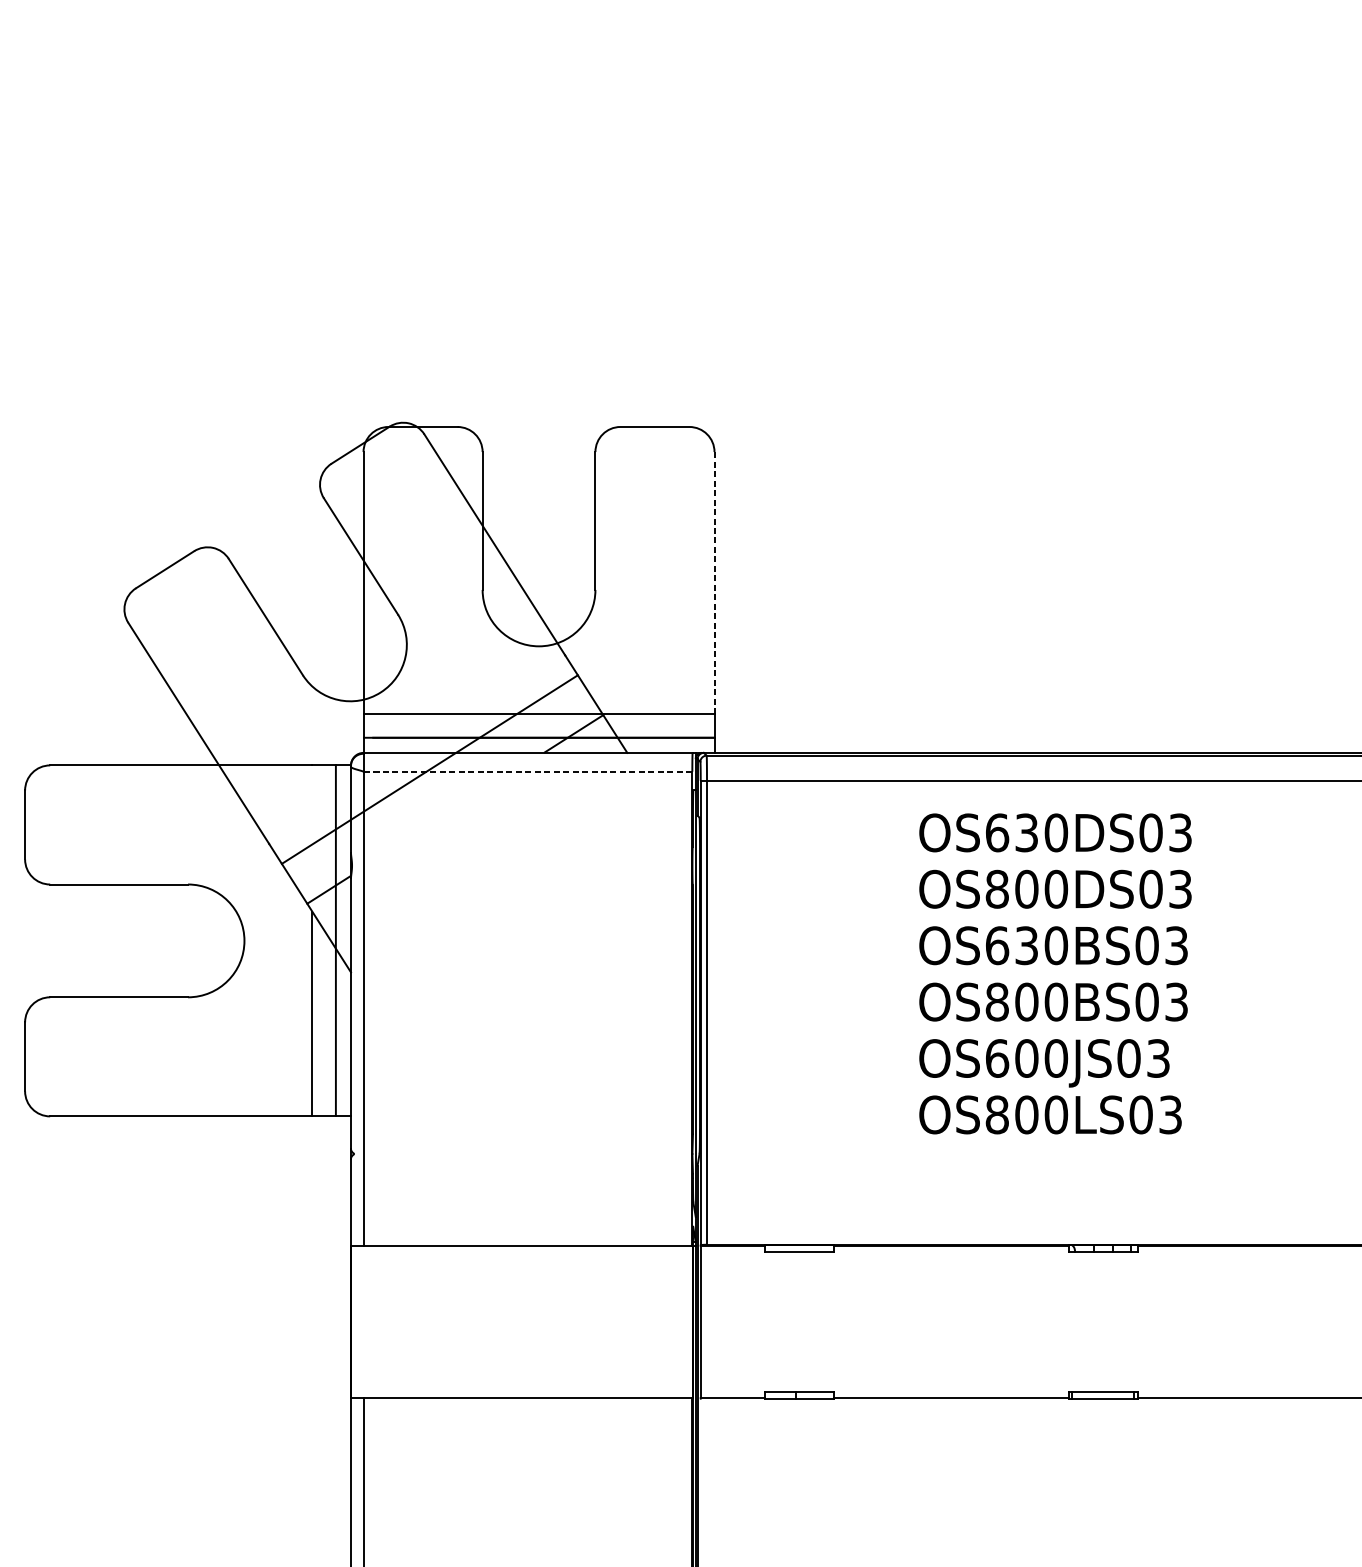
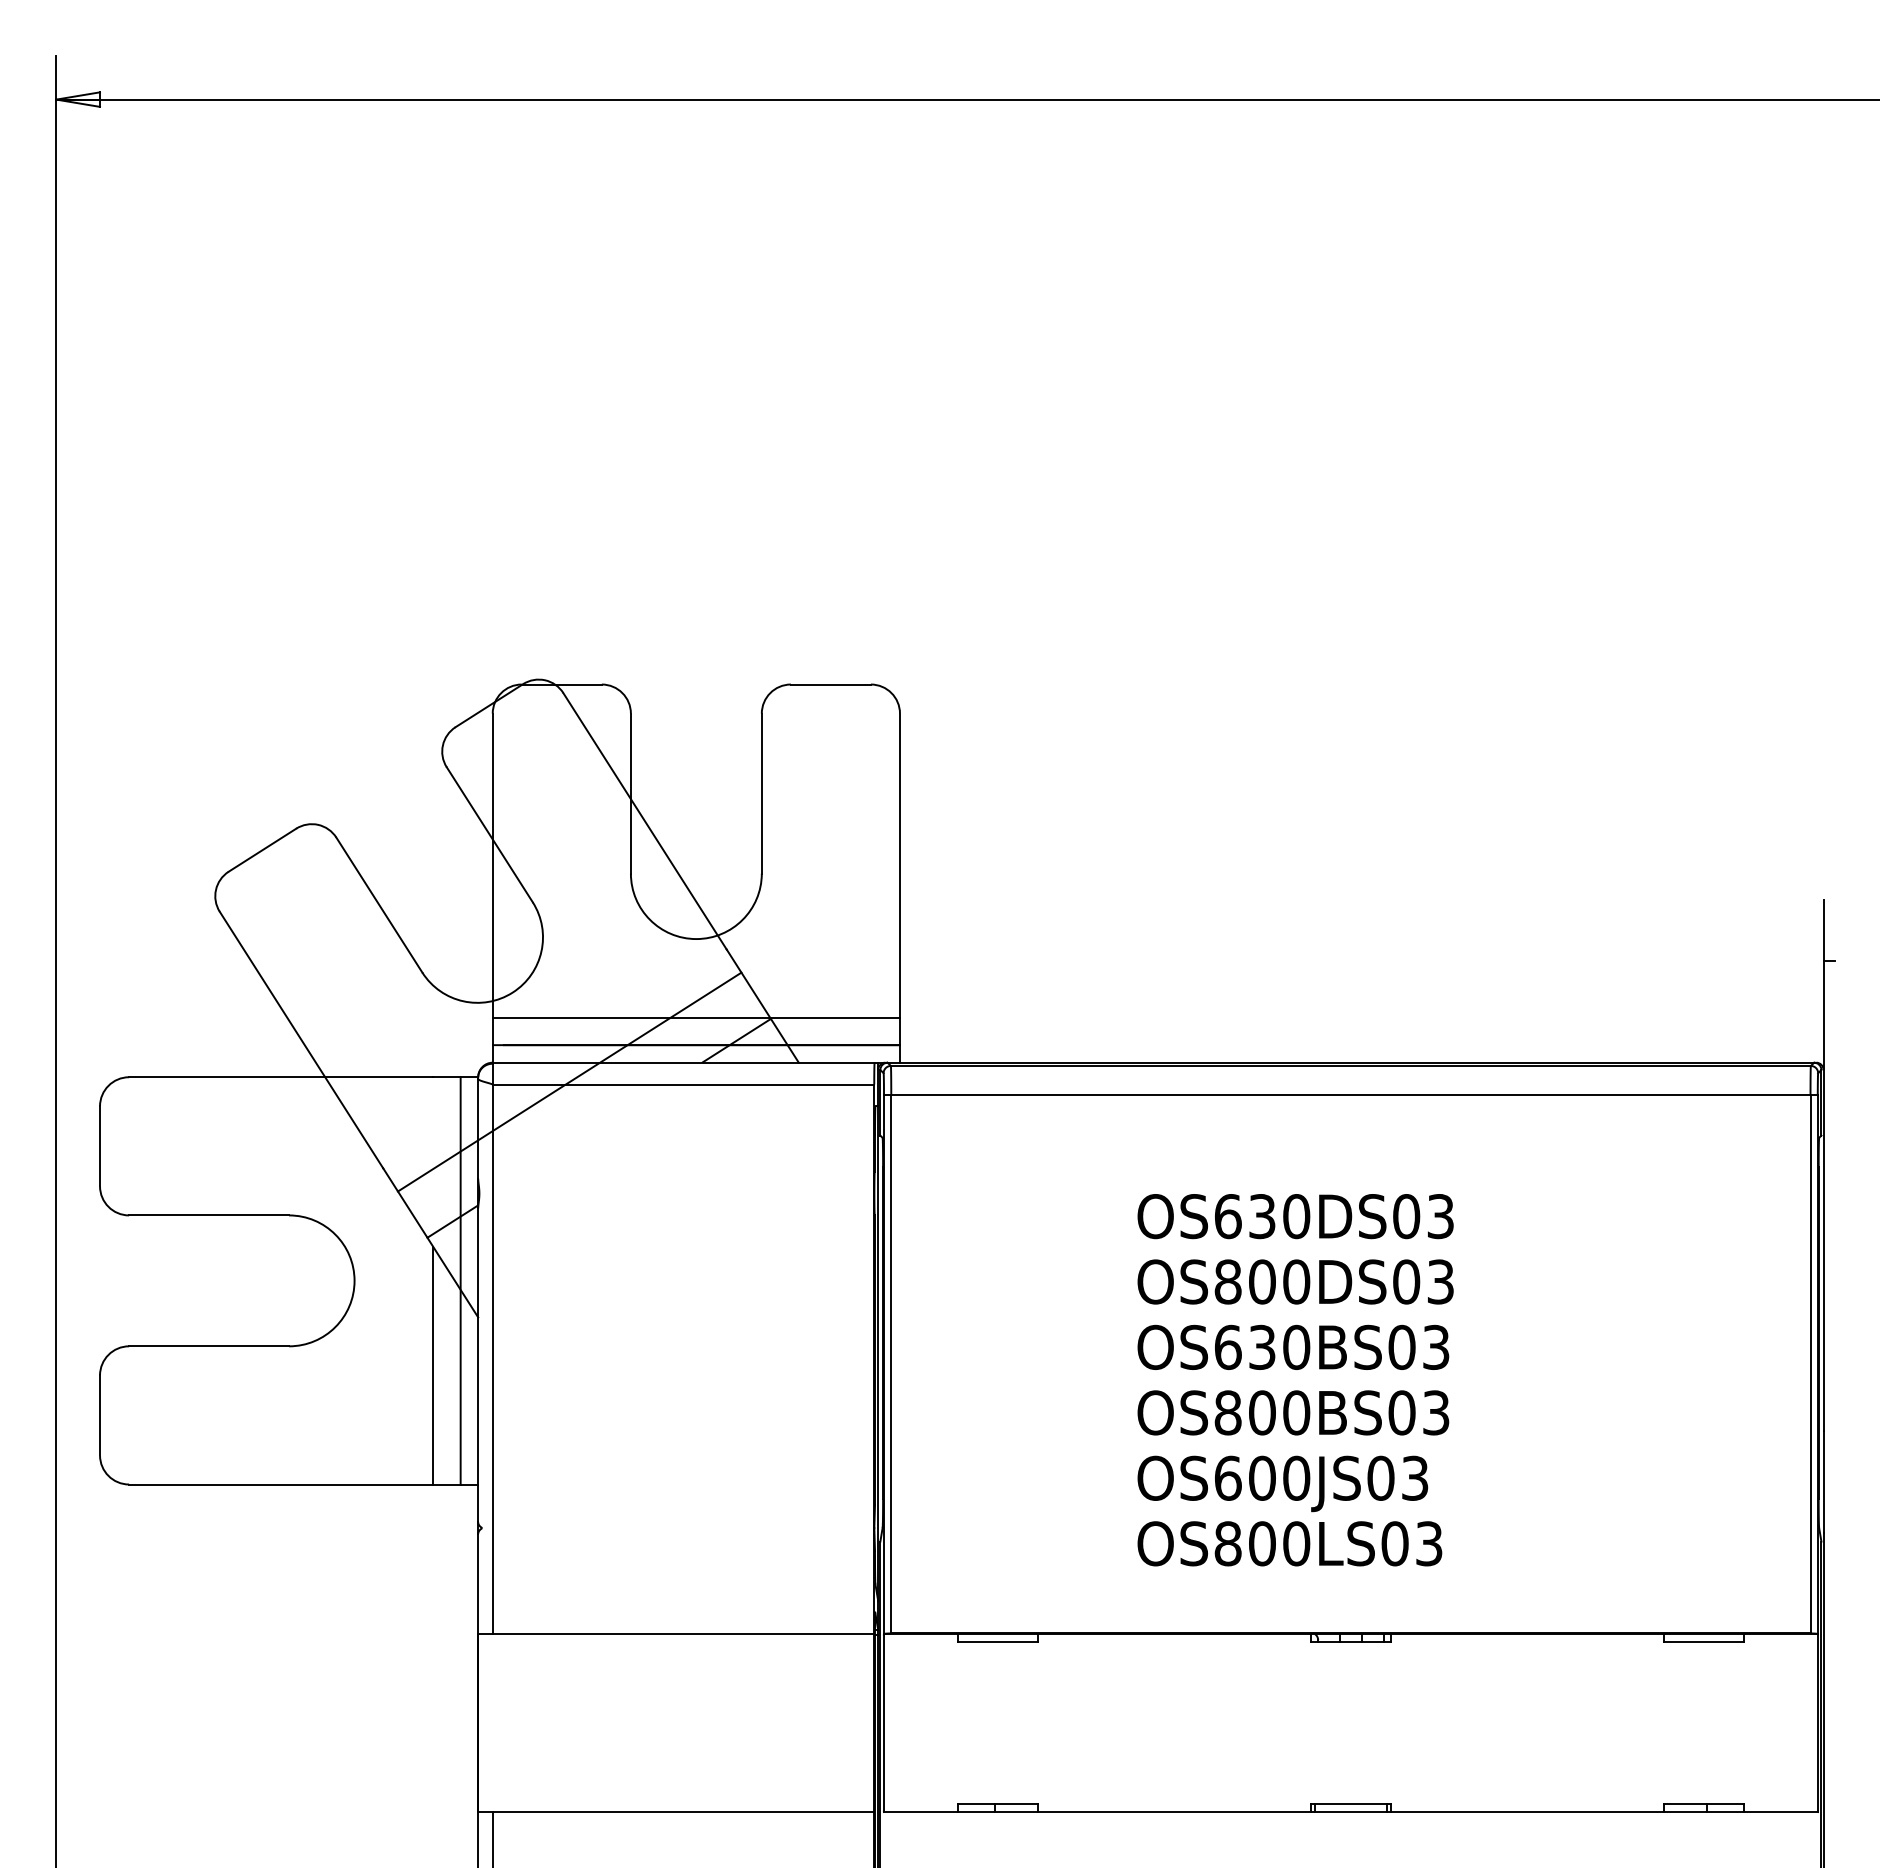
line: (714, 582) -> (900, 865), dashed -> solid
line: (527, 771) -> (683, 1084), dashed -> solid
text: (1055, 974) -> (1295, 1380), moved

